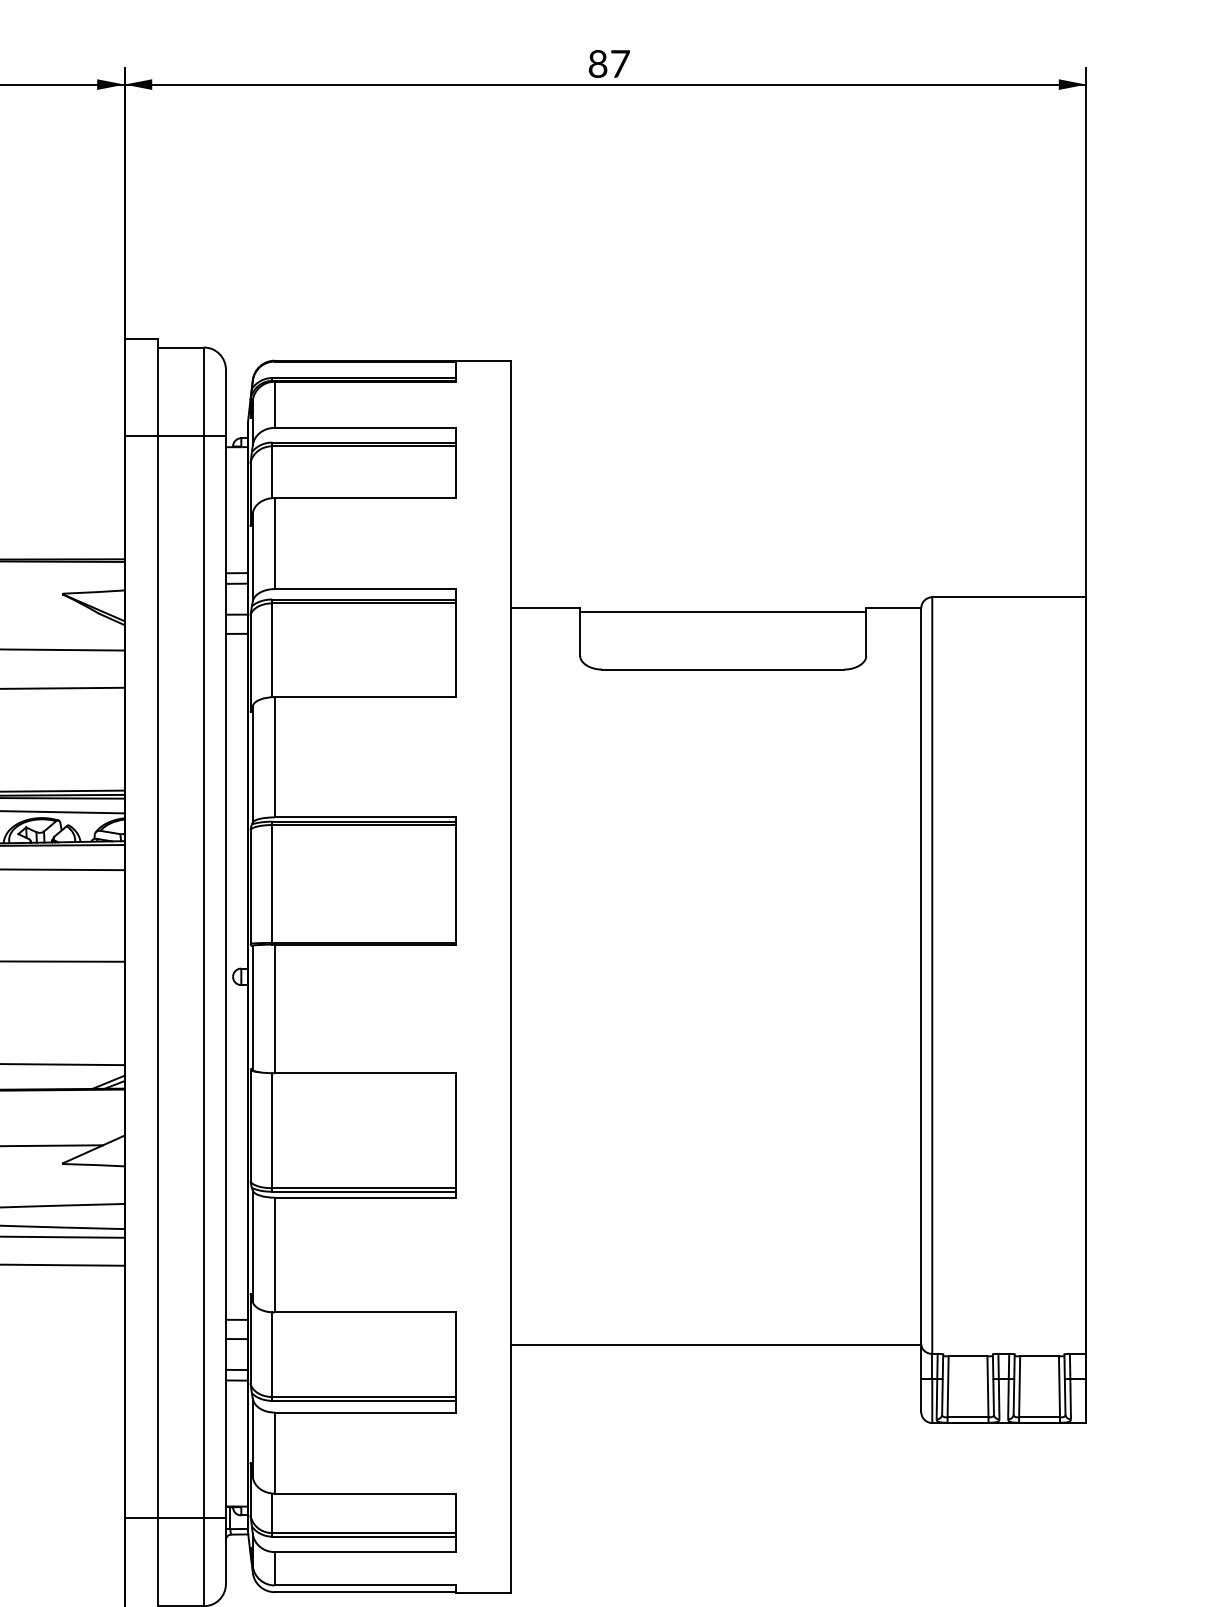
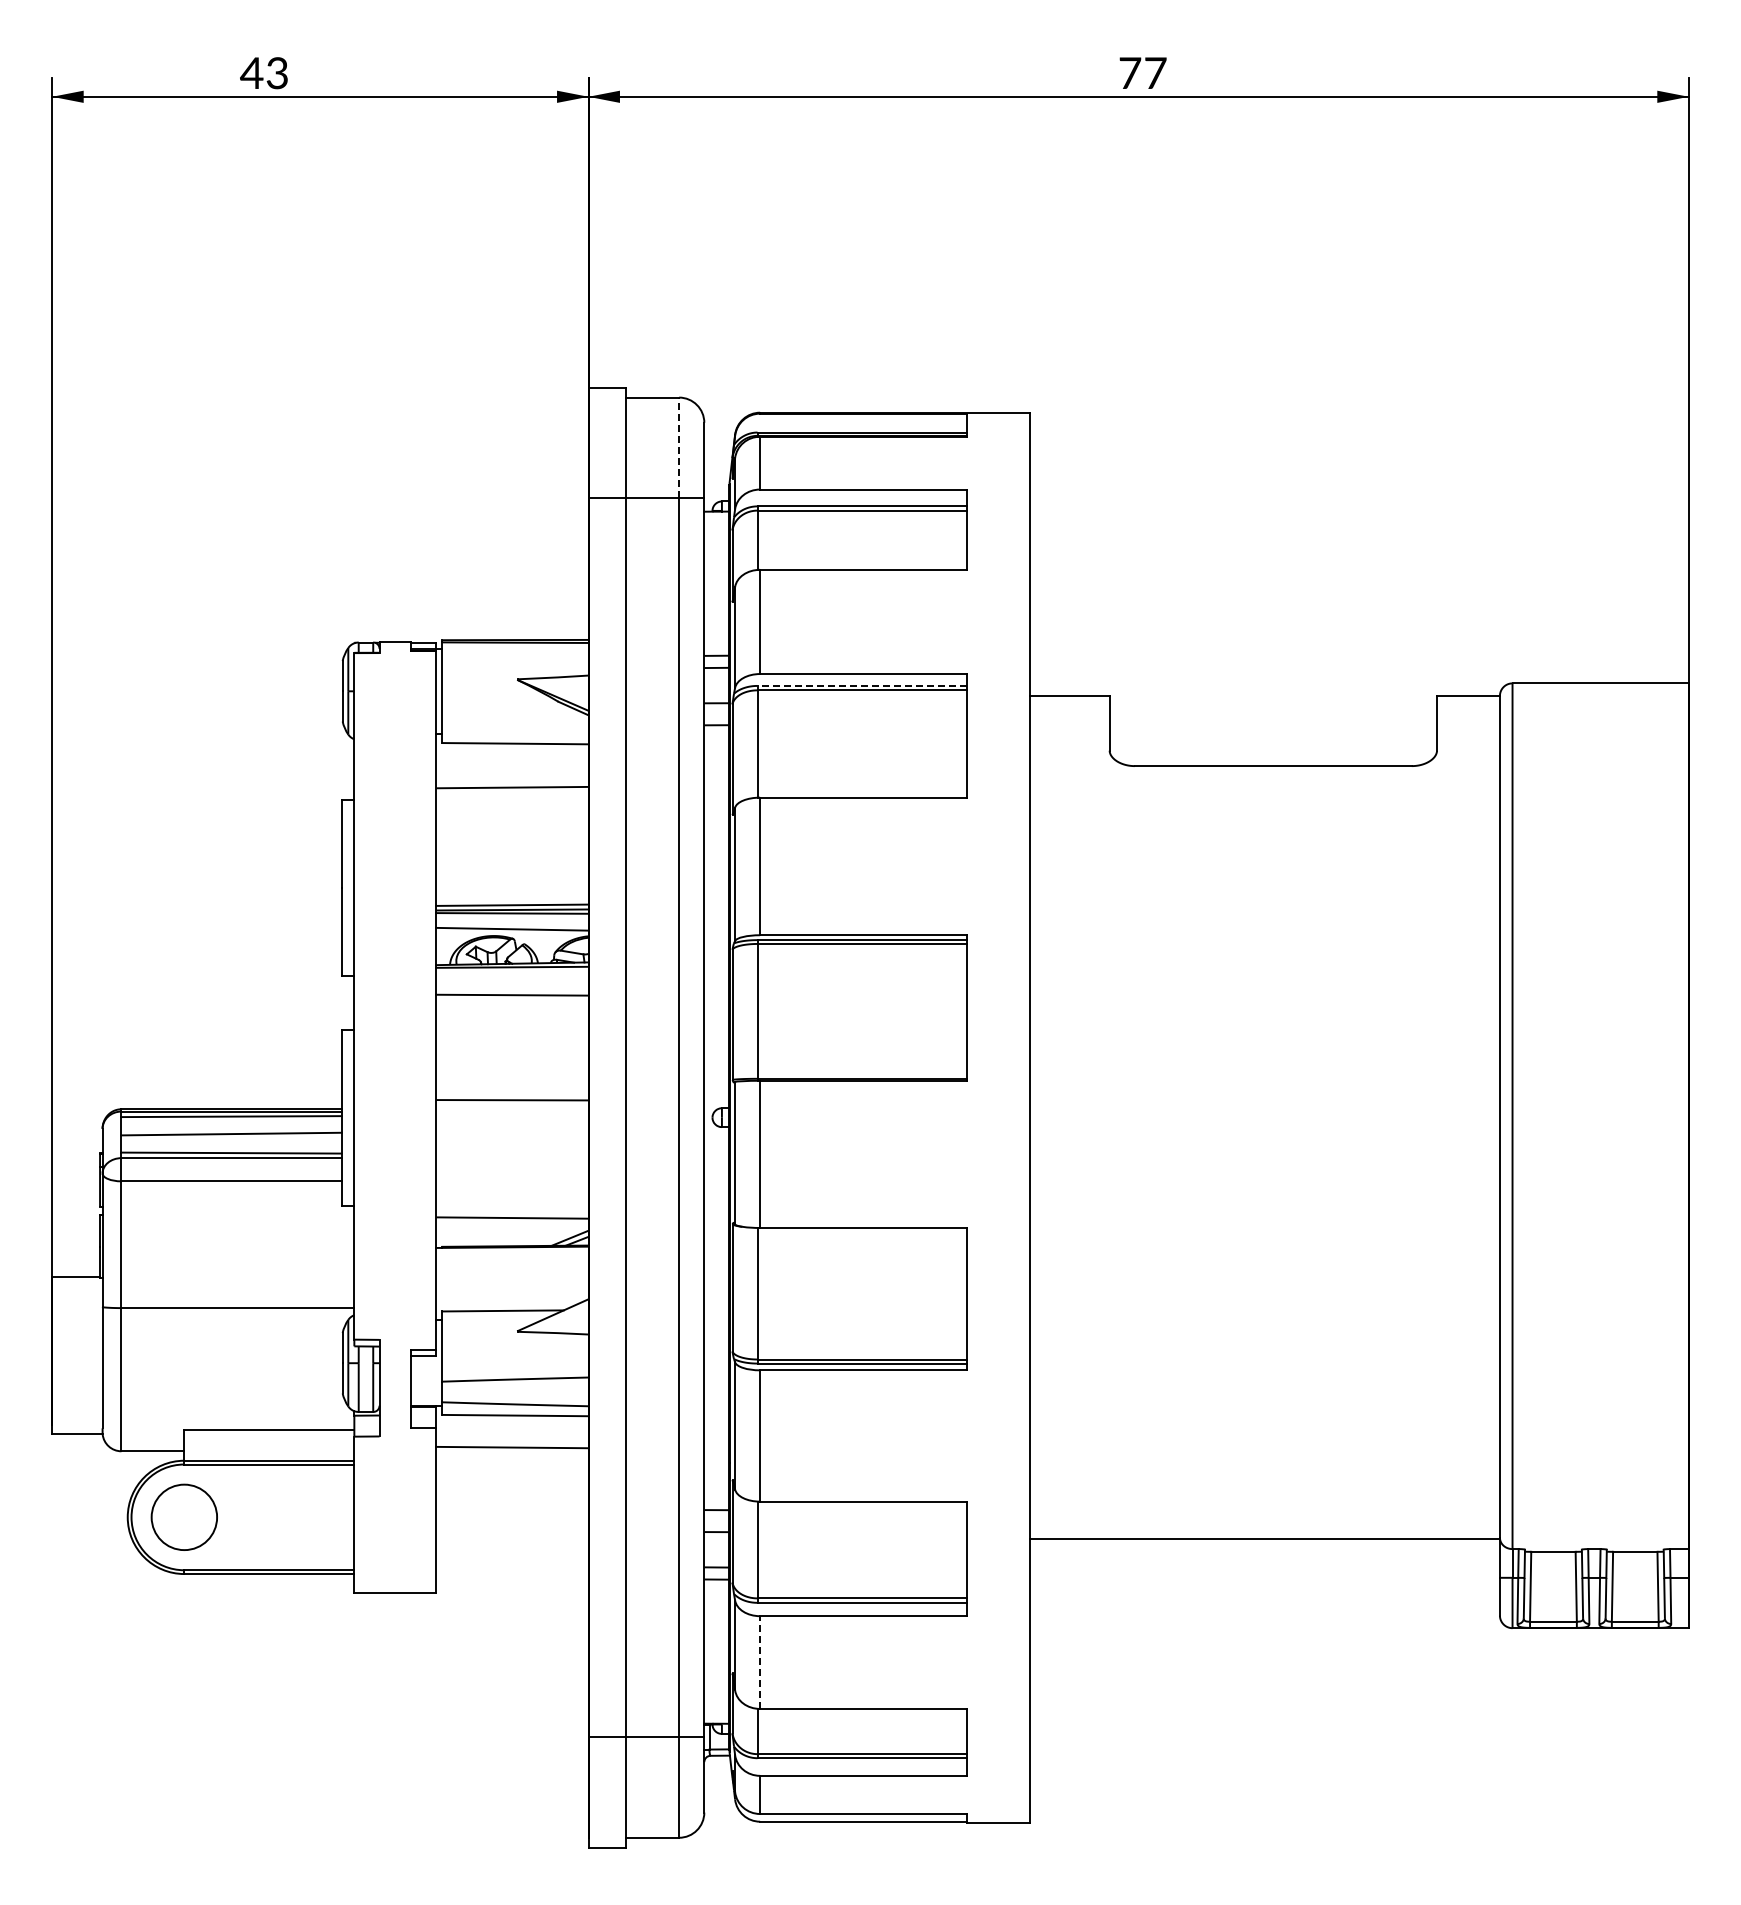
text: (598, 64) -> (1130, 73), 87 -> 77
line: (204, 391) -> (679, 447), solid -> dashed
line: (364, 599) -> (862, 685), solid -> dashed
line: (722, 611) -> (1272, 699), removed
line: (275, 1453) -> (760, 1662), solid -> dashed

